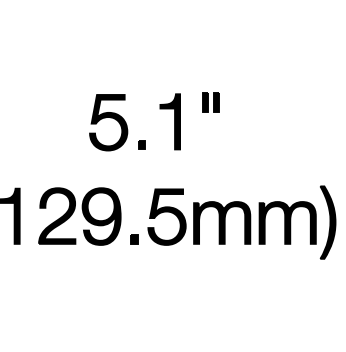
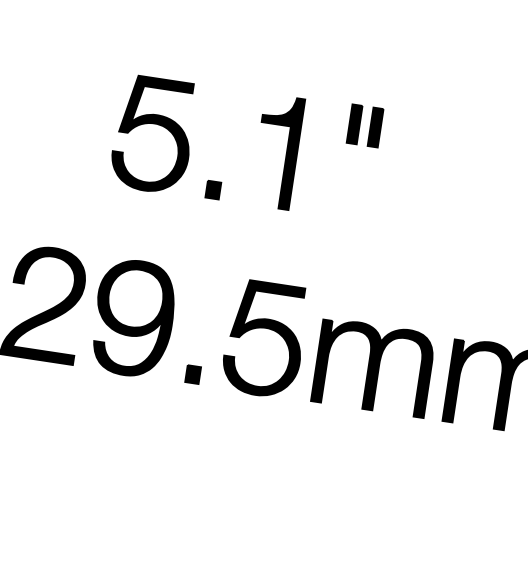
part: (159, 109) -> (259, 123), moved

